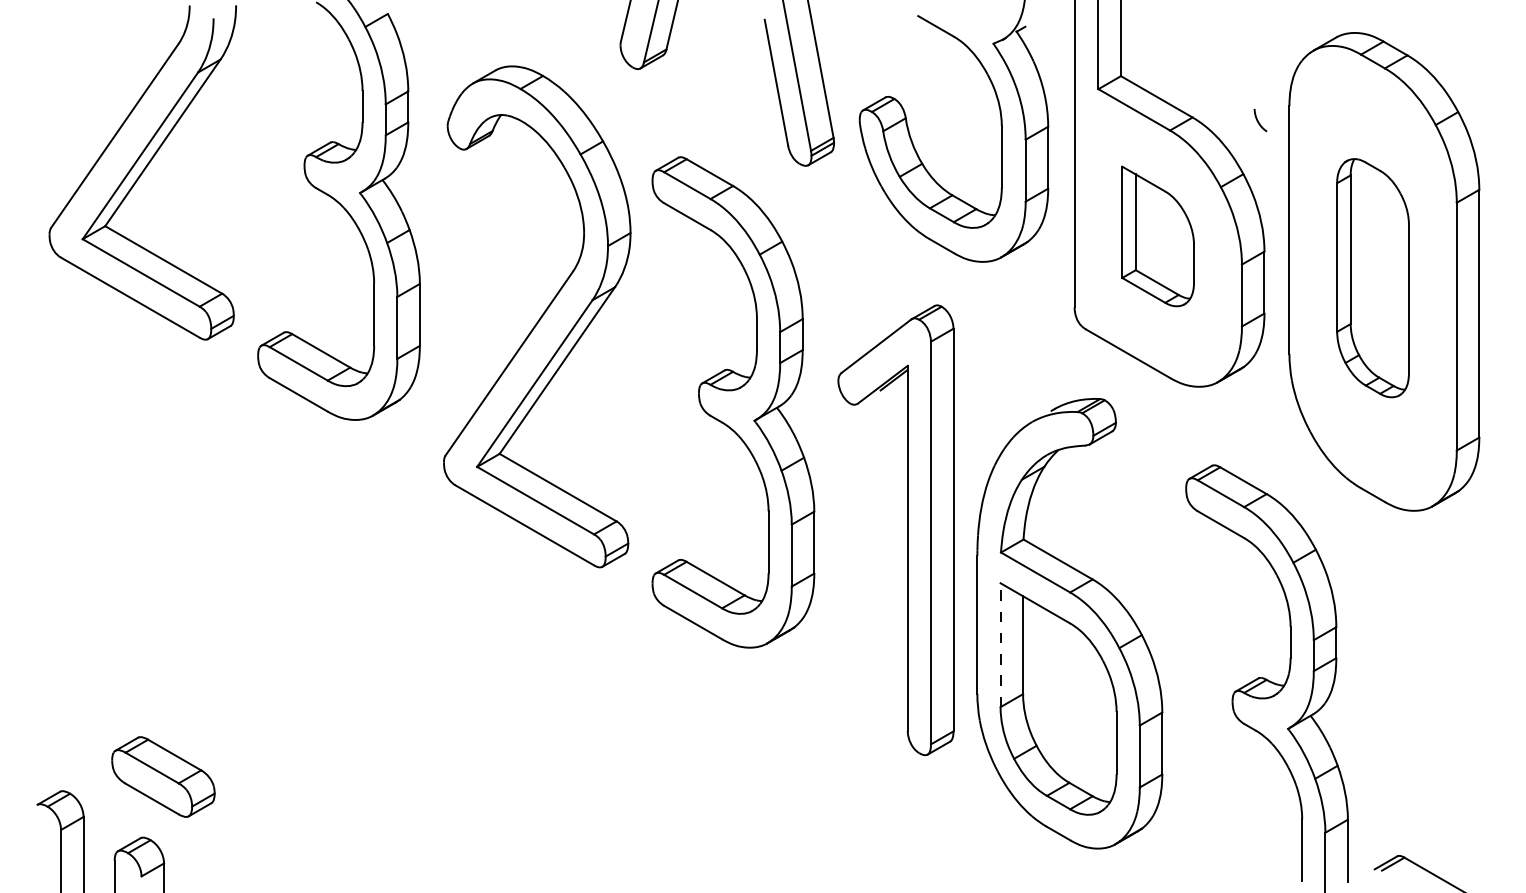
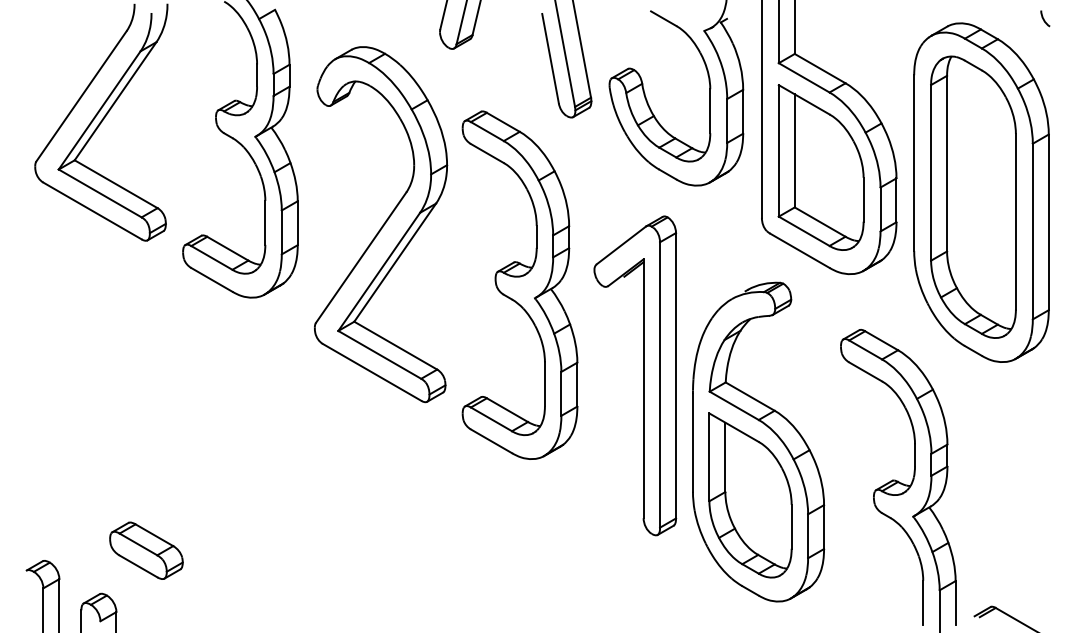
curve: (1258, 120) -> (1043, 18), moved
part: (1157, 236) -> (820, 167), size x1.67
part: (1372, 277) -> (973, 196), size x1.67
line: (1000, 645) -> (709, 457), dashed -> solid
part: (163, 776) -> (146, 550), moved

